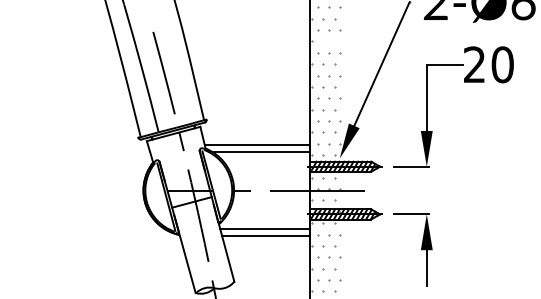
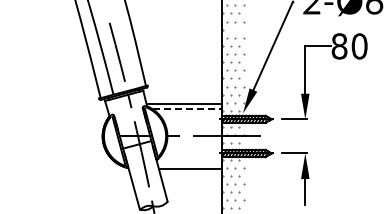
text: (474, 64) -> (339, 46), 20 -> 80
line: (262, 152) -> (187, 109), solid -> dashed
line: (264, 228) -> (189, 163), removed

